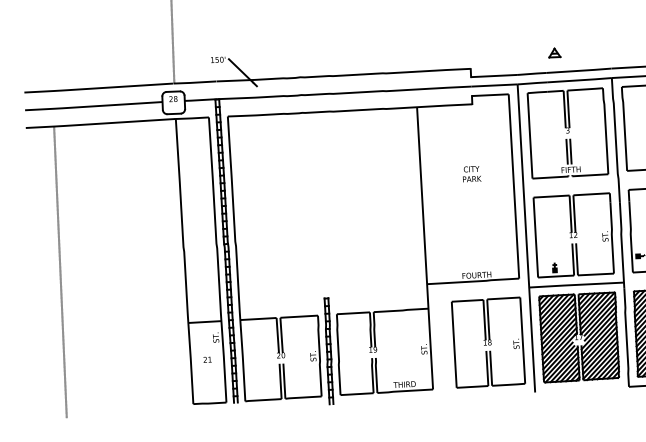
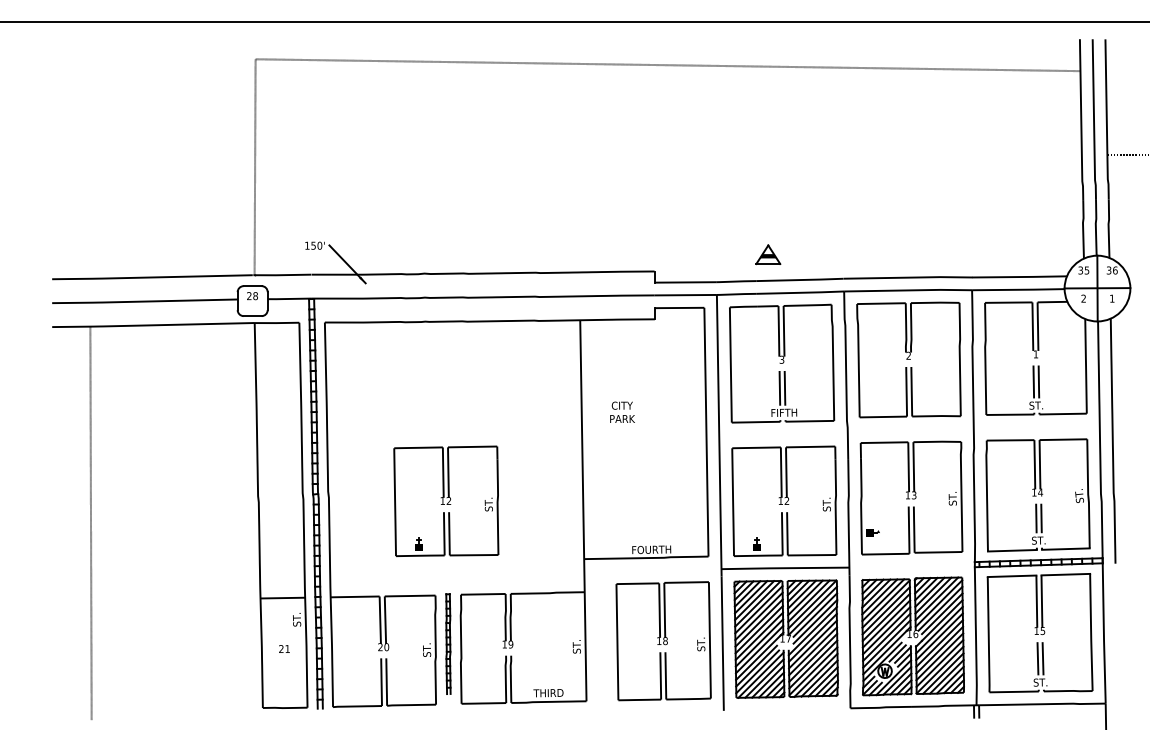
part: (554, 52) -> (768, 254), size x1.6
text: (471, 173) -> (622, 411), moved
part: (323, 245) -> (446, 501), added
part: (329, 350) -> (448, 643), size x0.7

